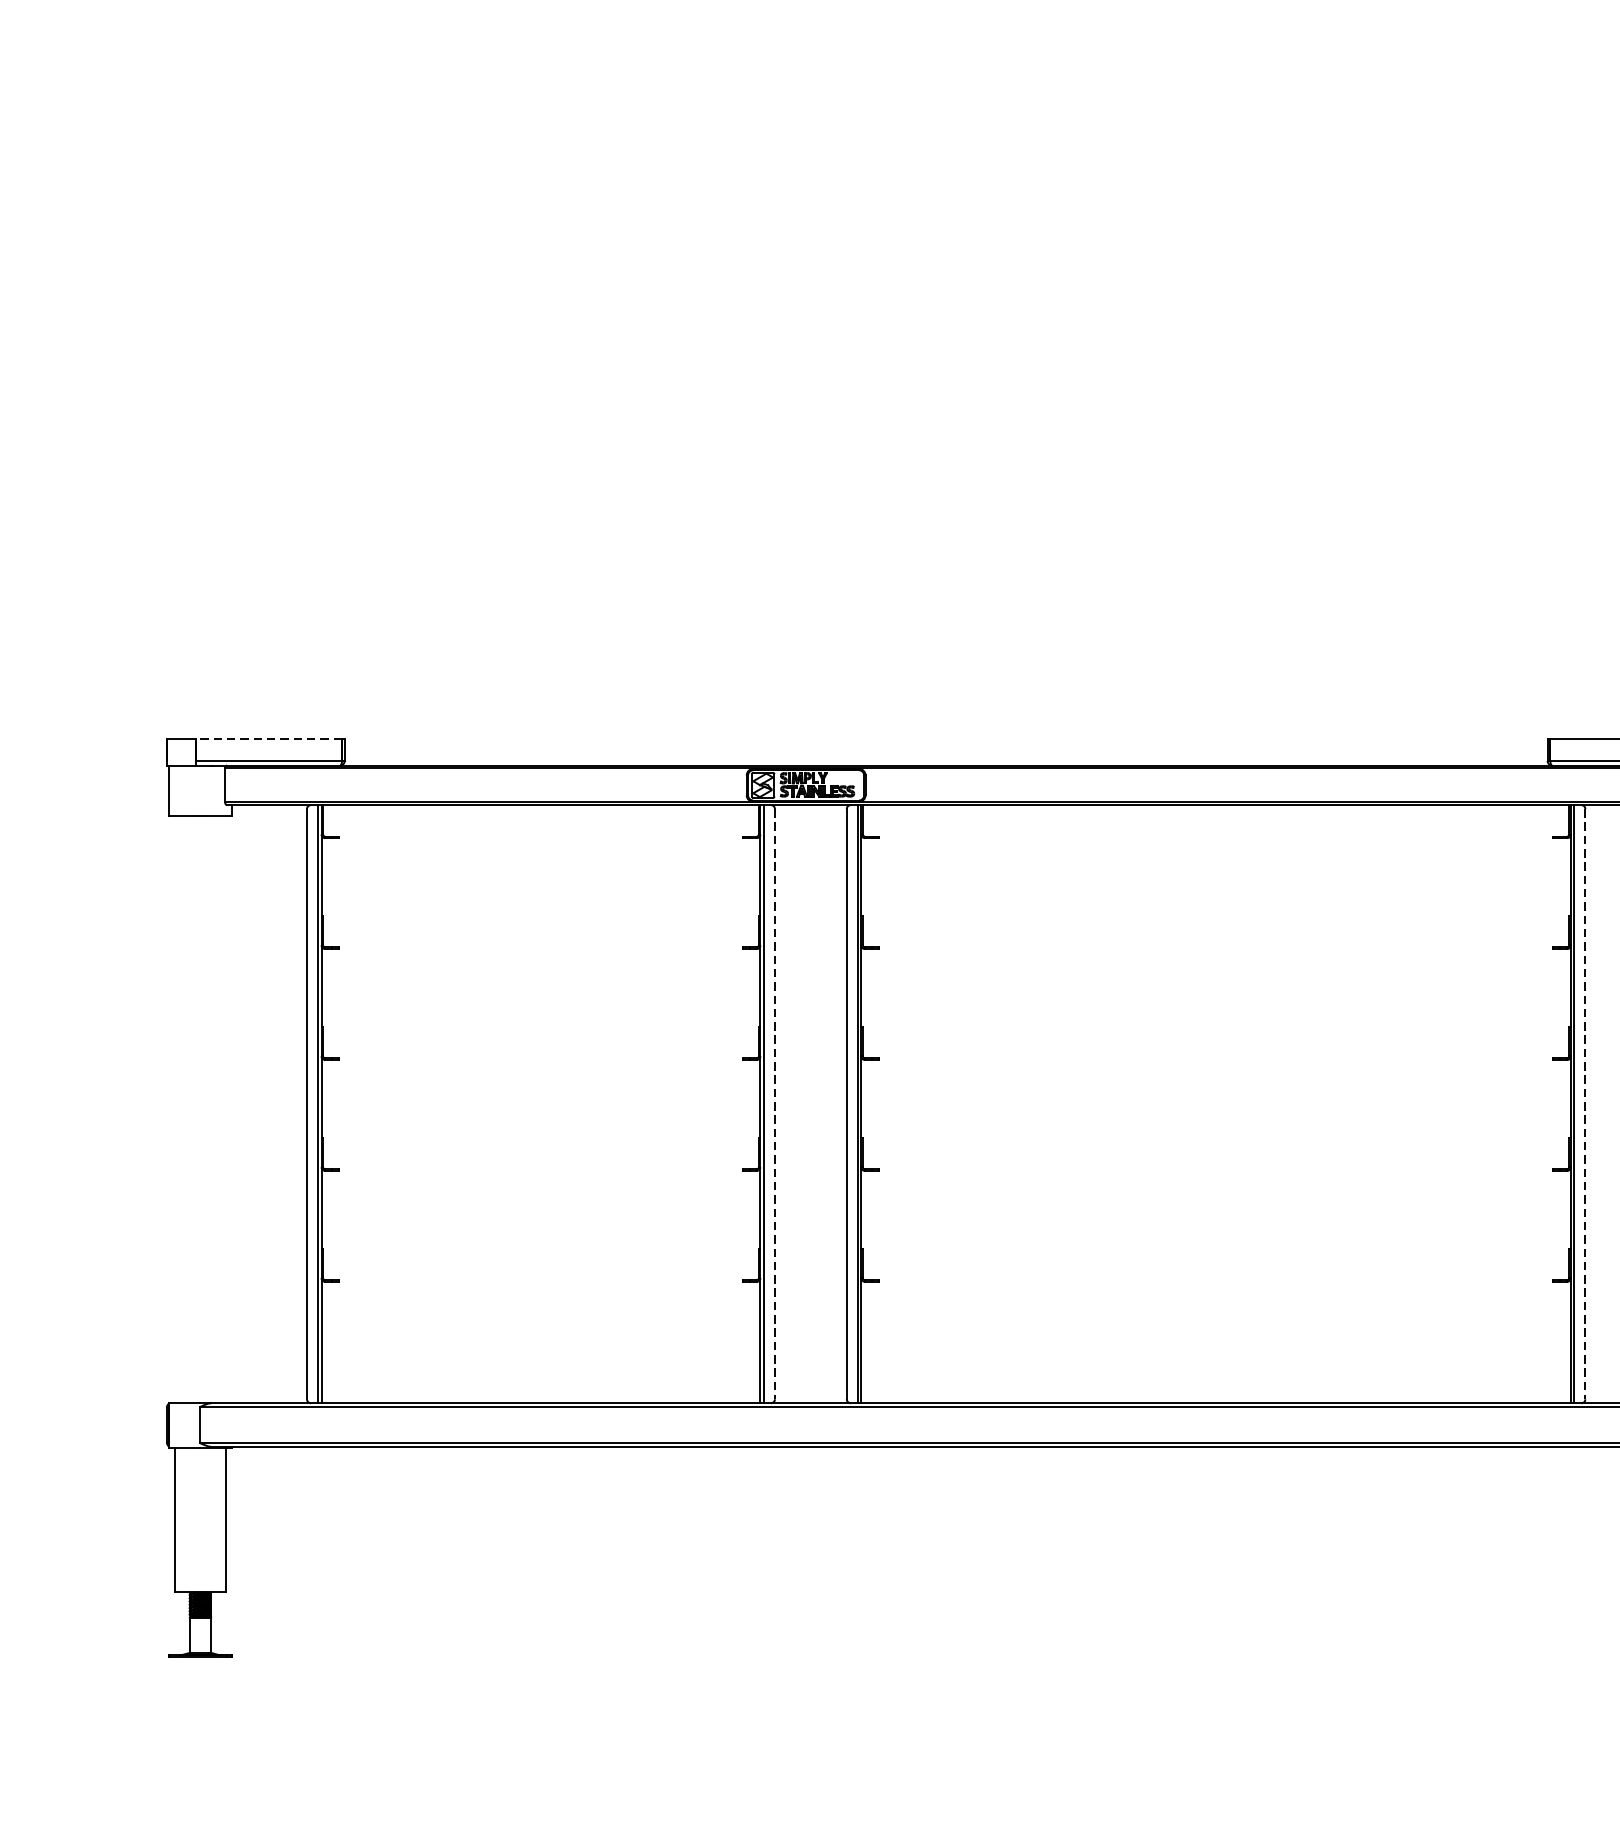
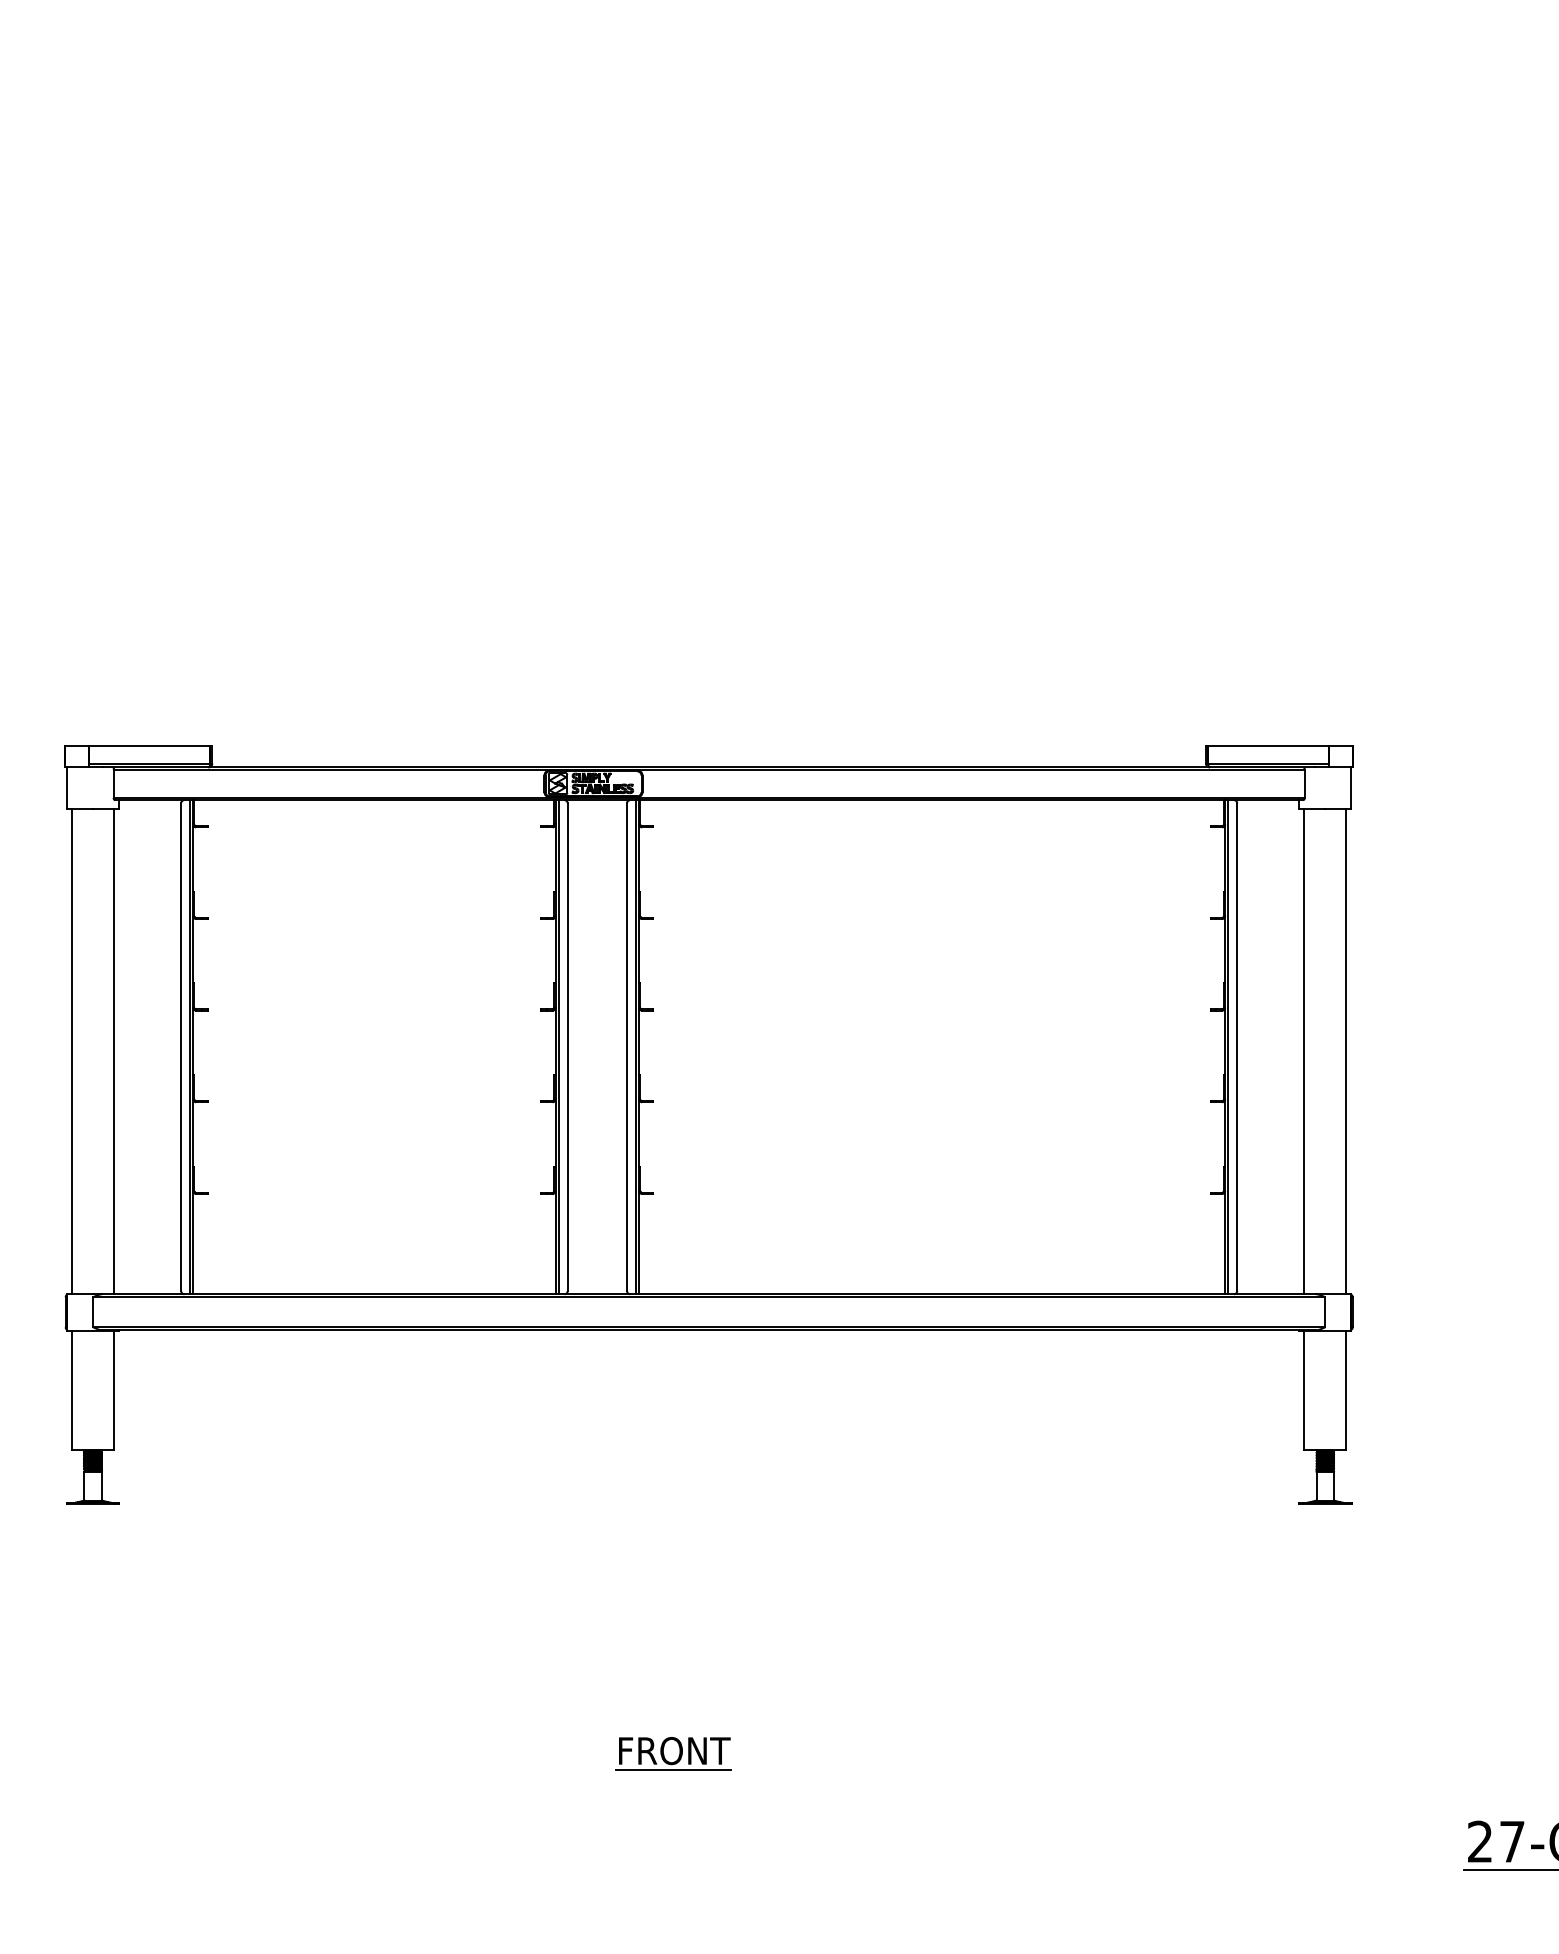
line: (268, 738) -> (149, 745), dashed -> solid
line: (774, 1104) -> (567, 1047), dashed -> solid
line: (1585, 1104) -> (1237, 1047), dashed -> solid
line: (175, 1109) -> (72, 1051), added
line: (225, 1109) -> (113, 1051), added

